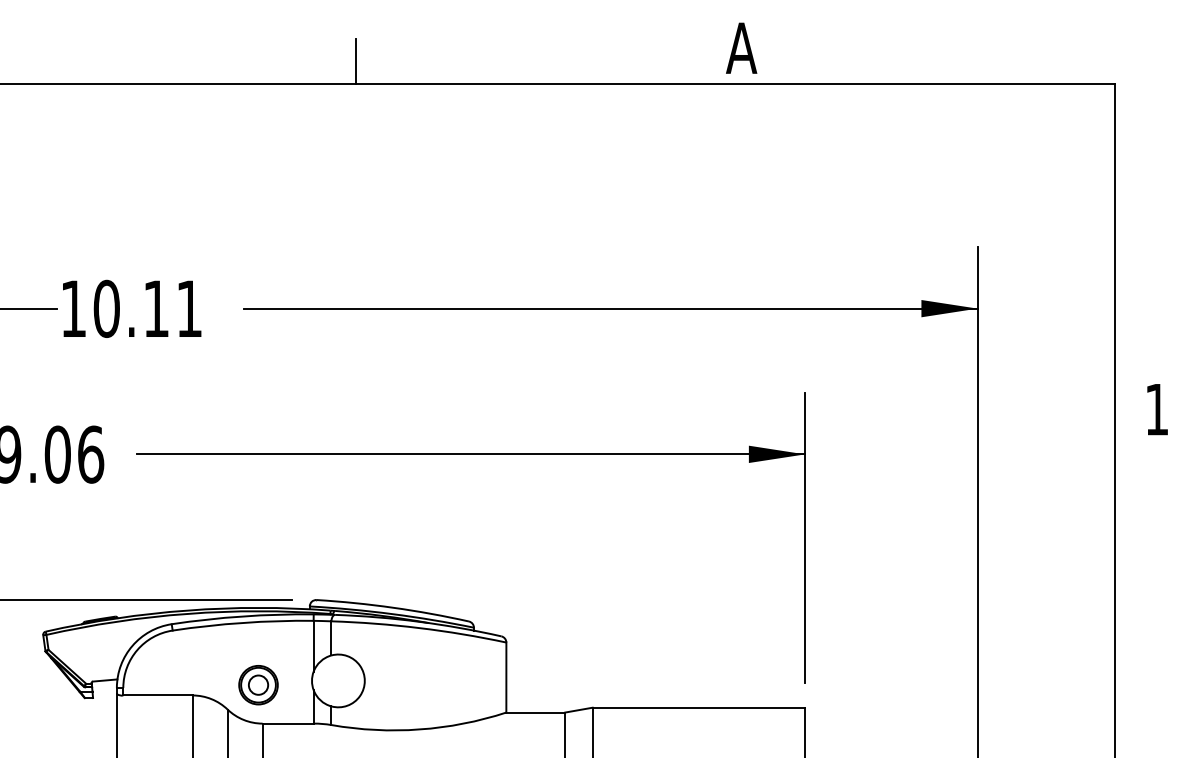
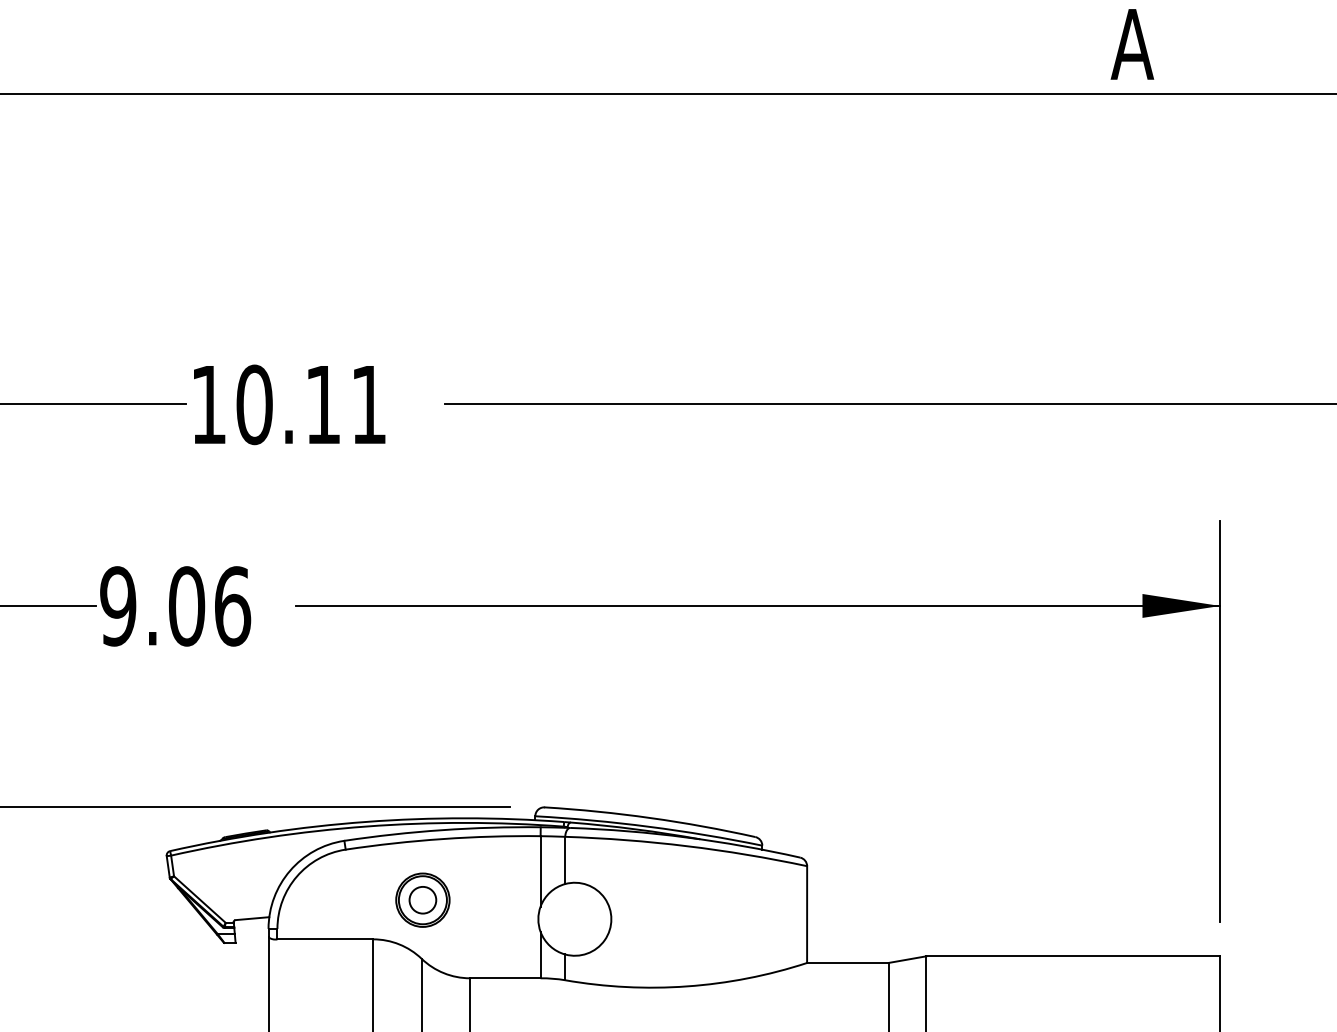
line: (356, 61) -> (599, 62), removed
part: (258, 685) -> (422, 900), moved

